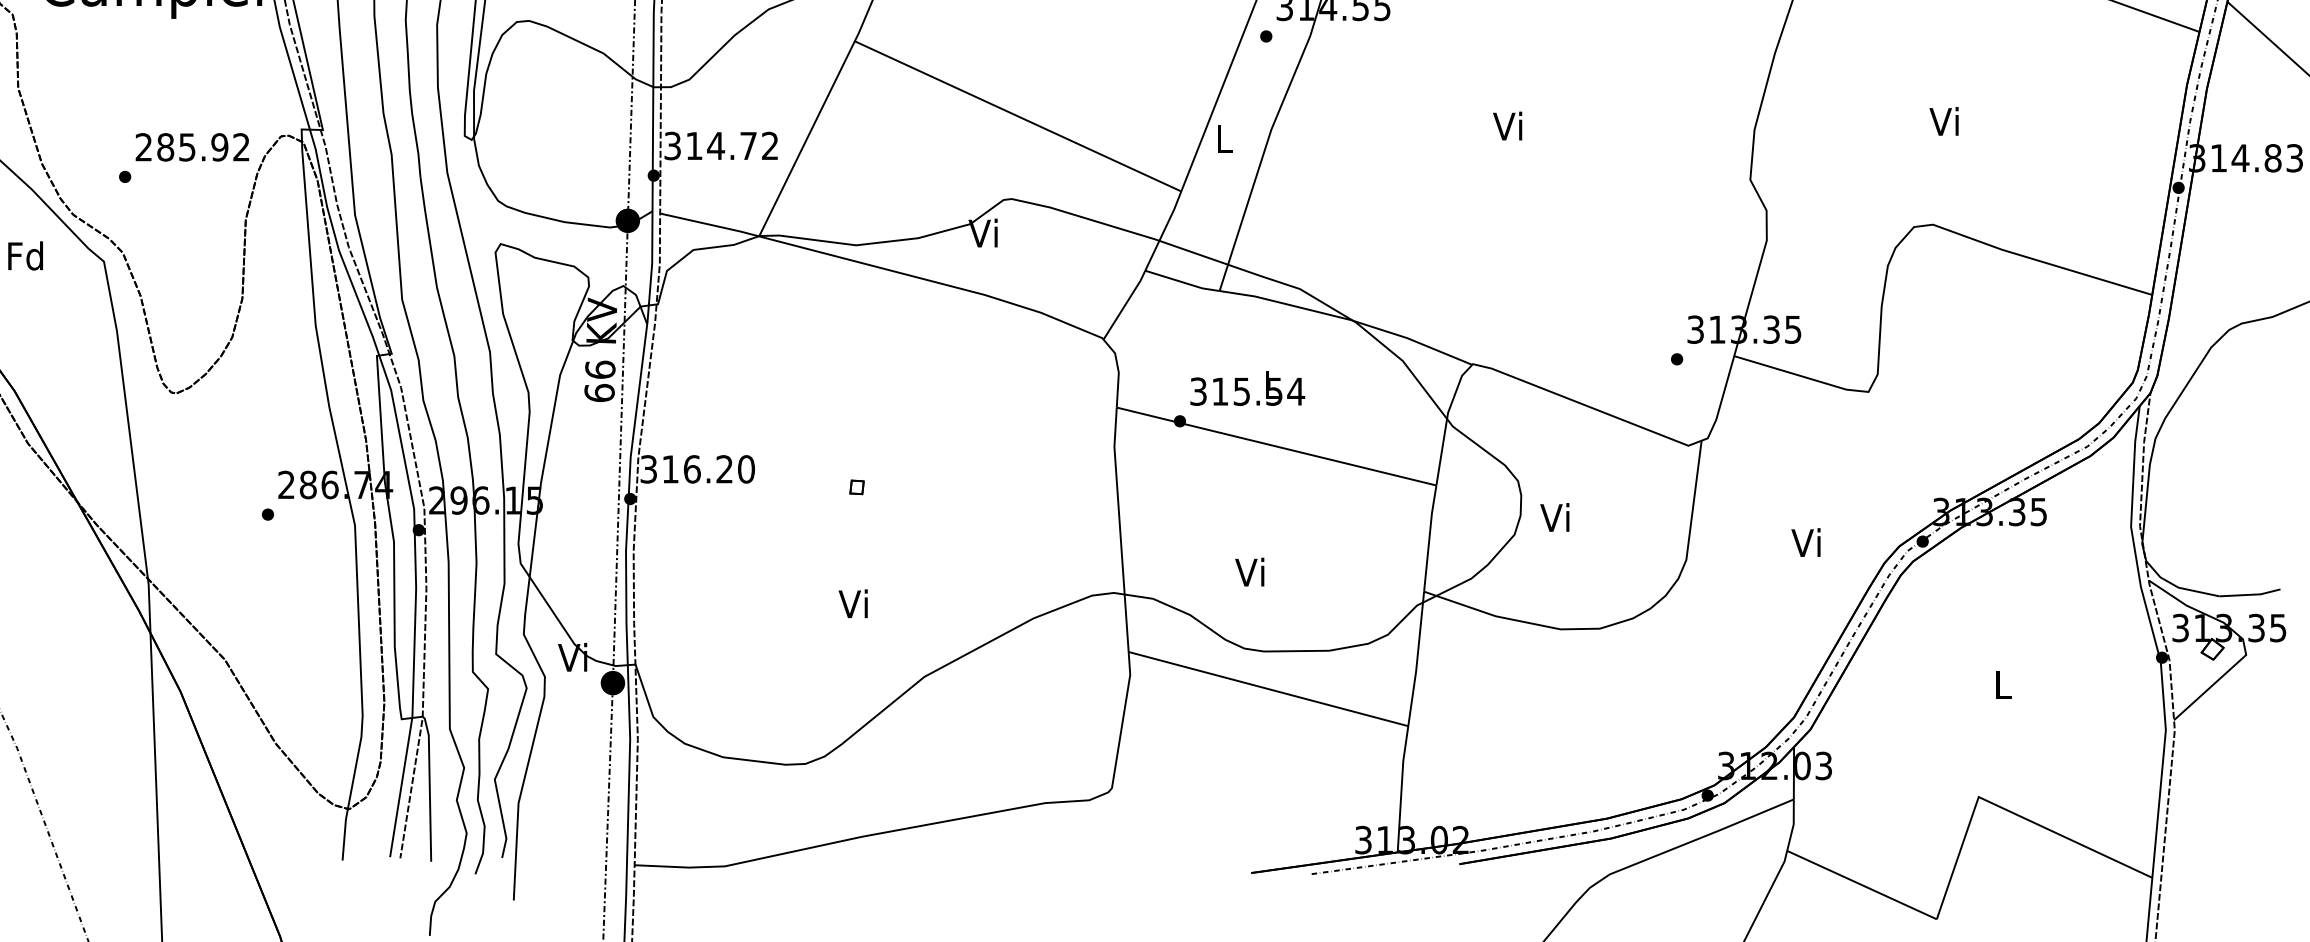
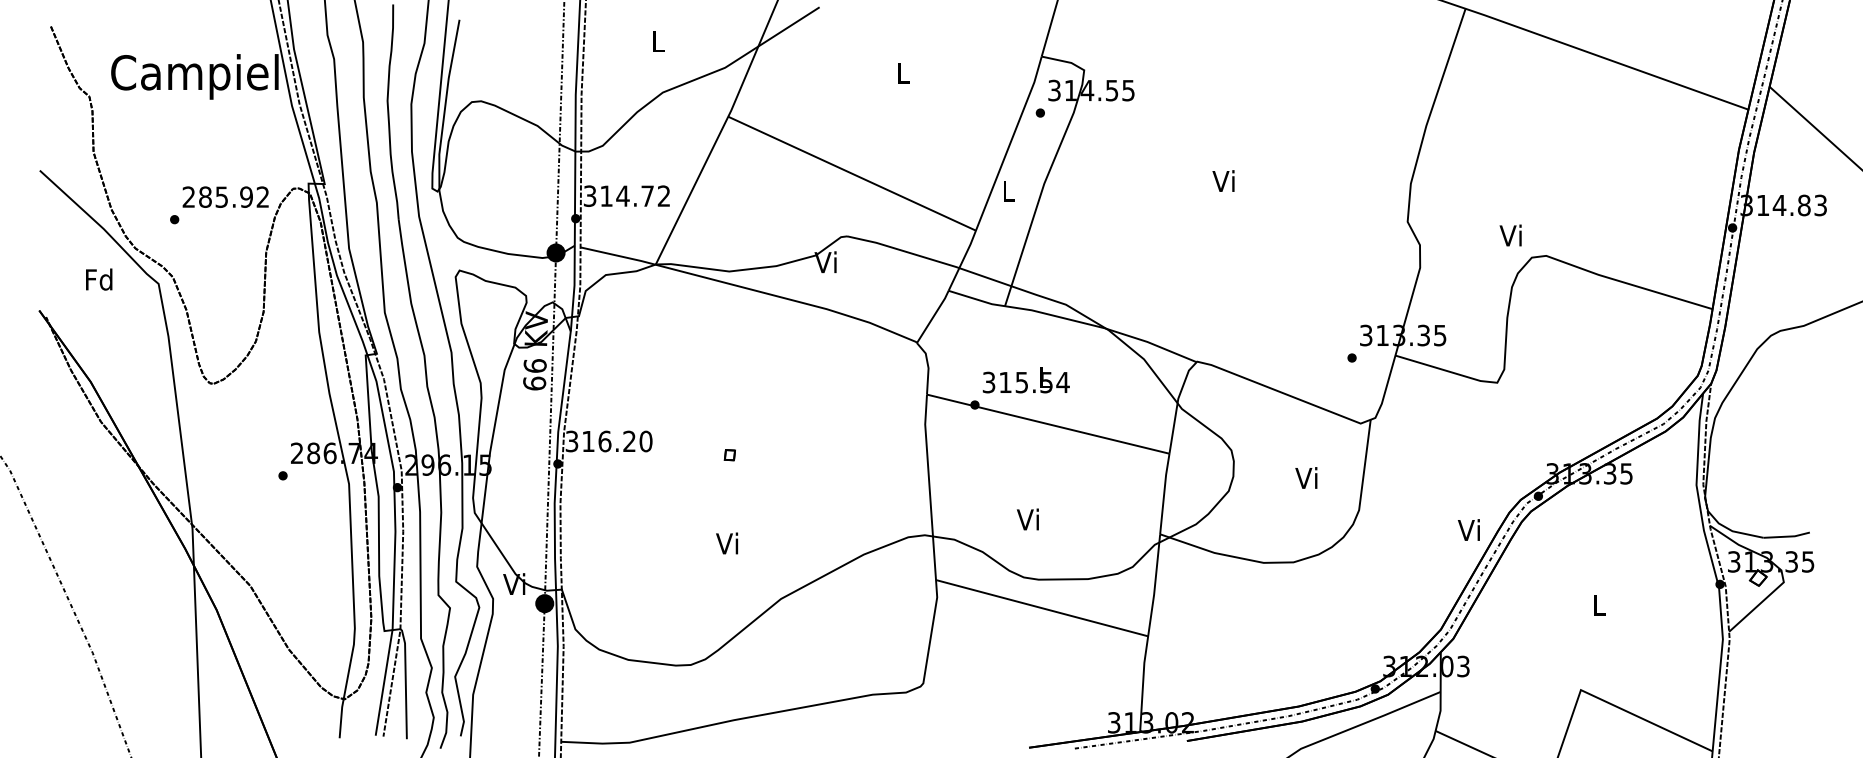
text: (1943, 121) -> (1510, 235), moved
text: (1555, 516) -> (1306, 477), moved
text: (1805, 541) -> (1468, 529), moved

